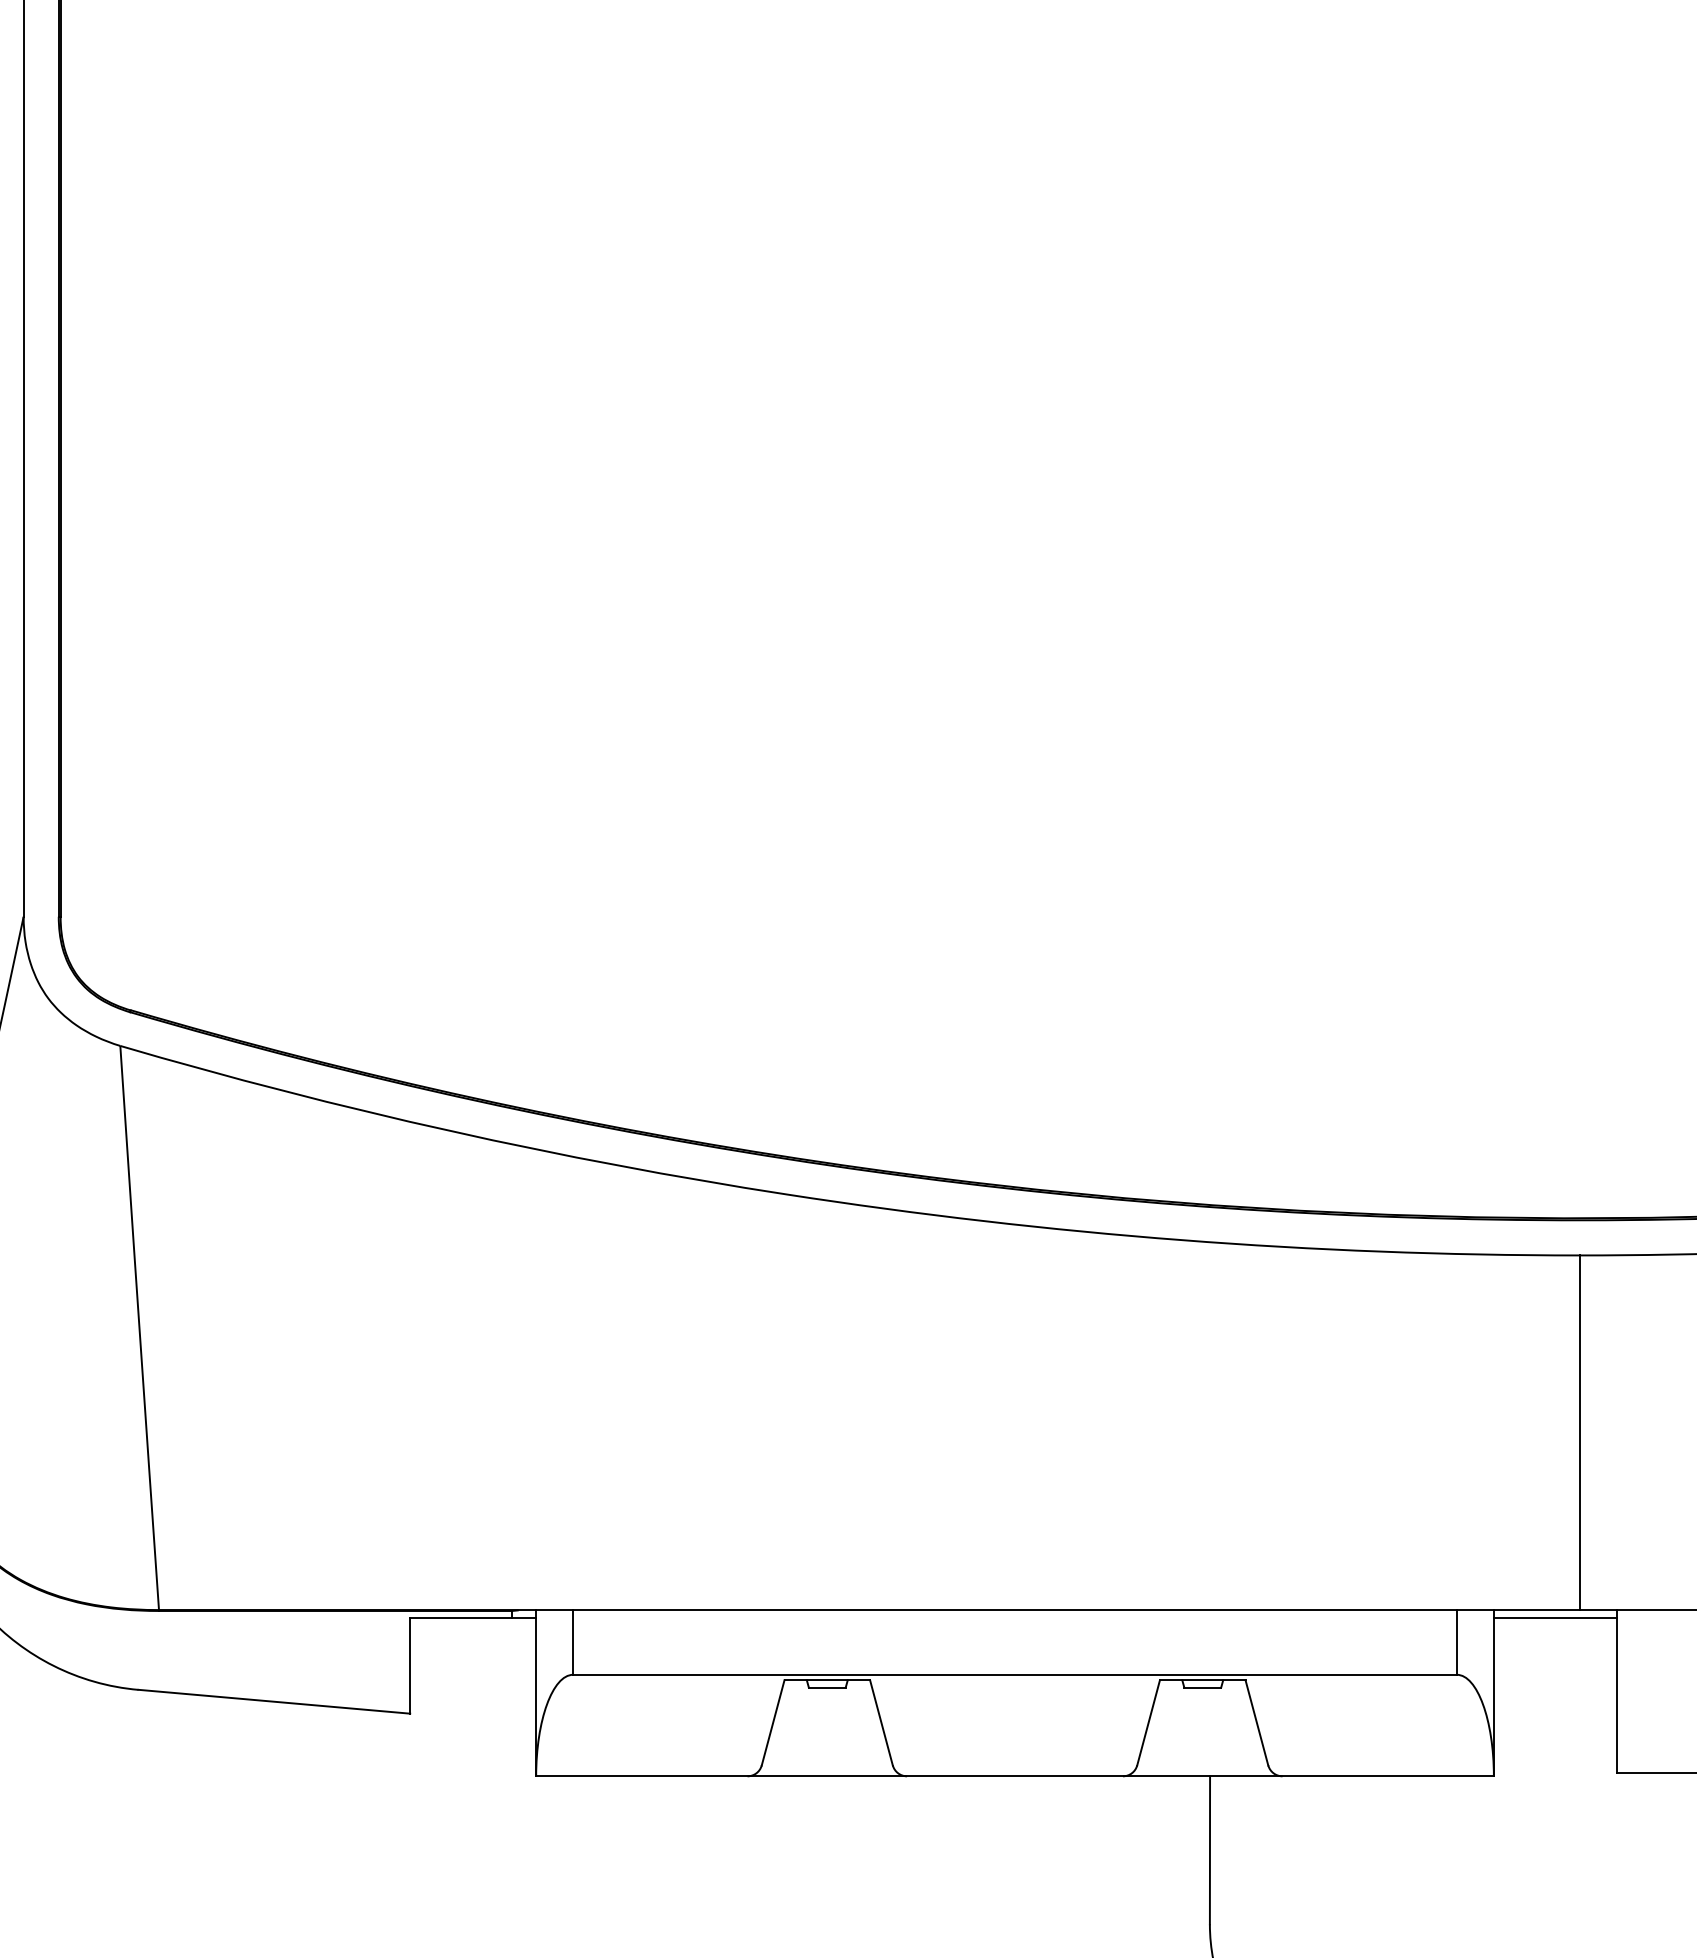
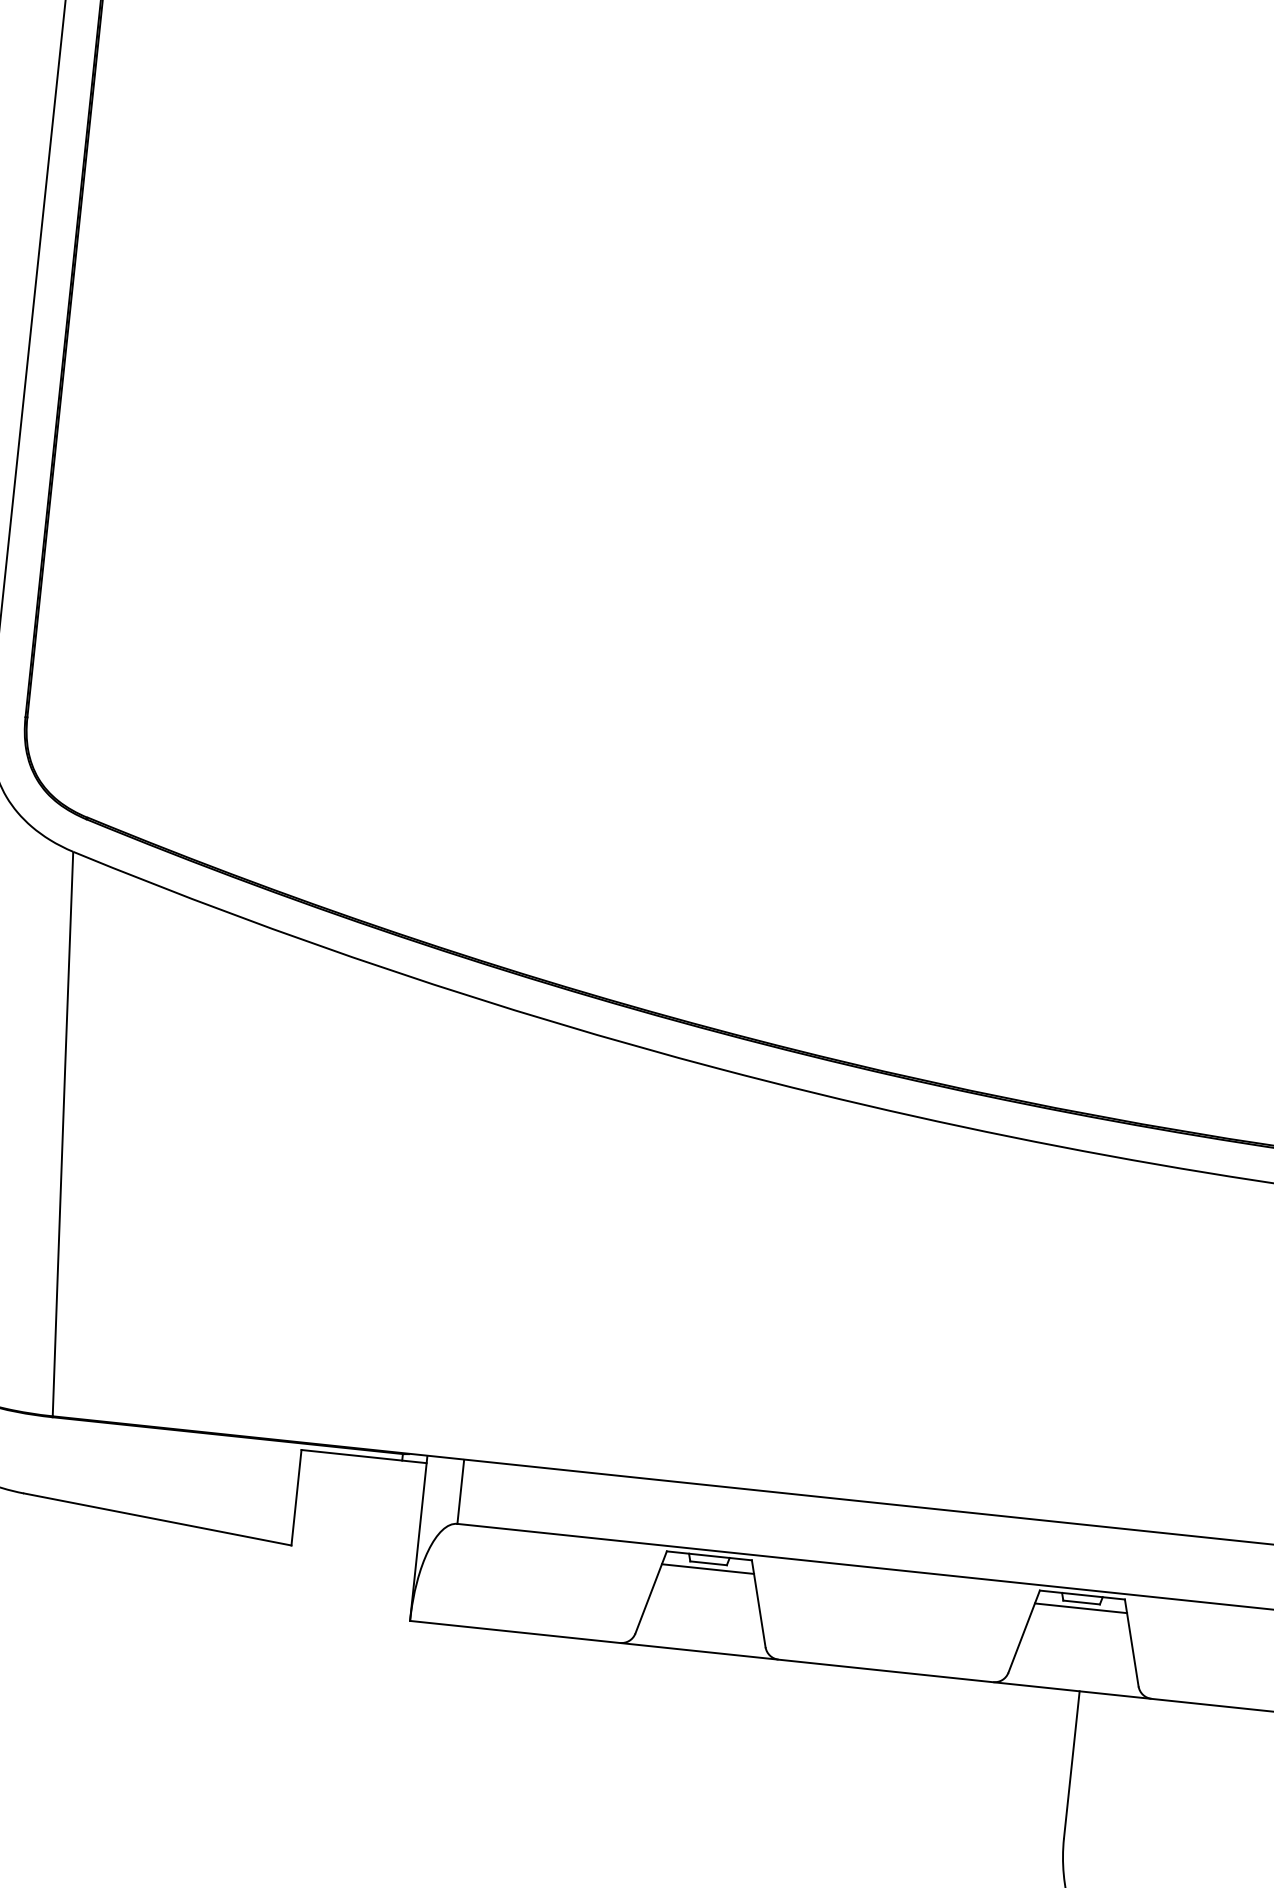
line: (826, 1693) -> (707, 1568), added
line: (1202, 1693) -> (1080, 1608), added

